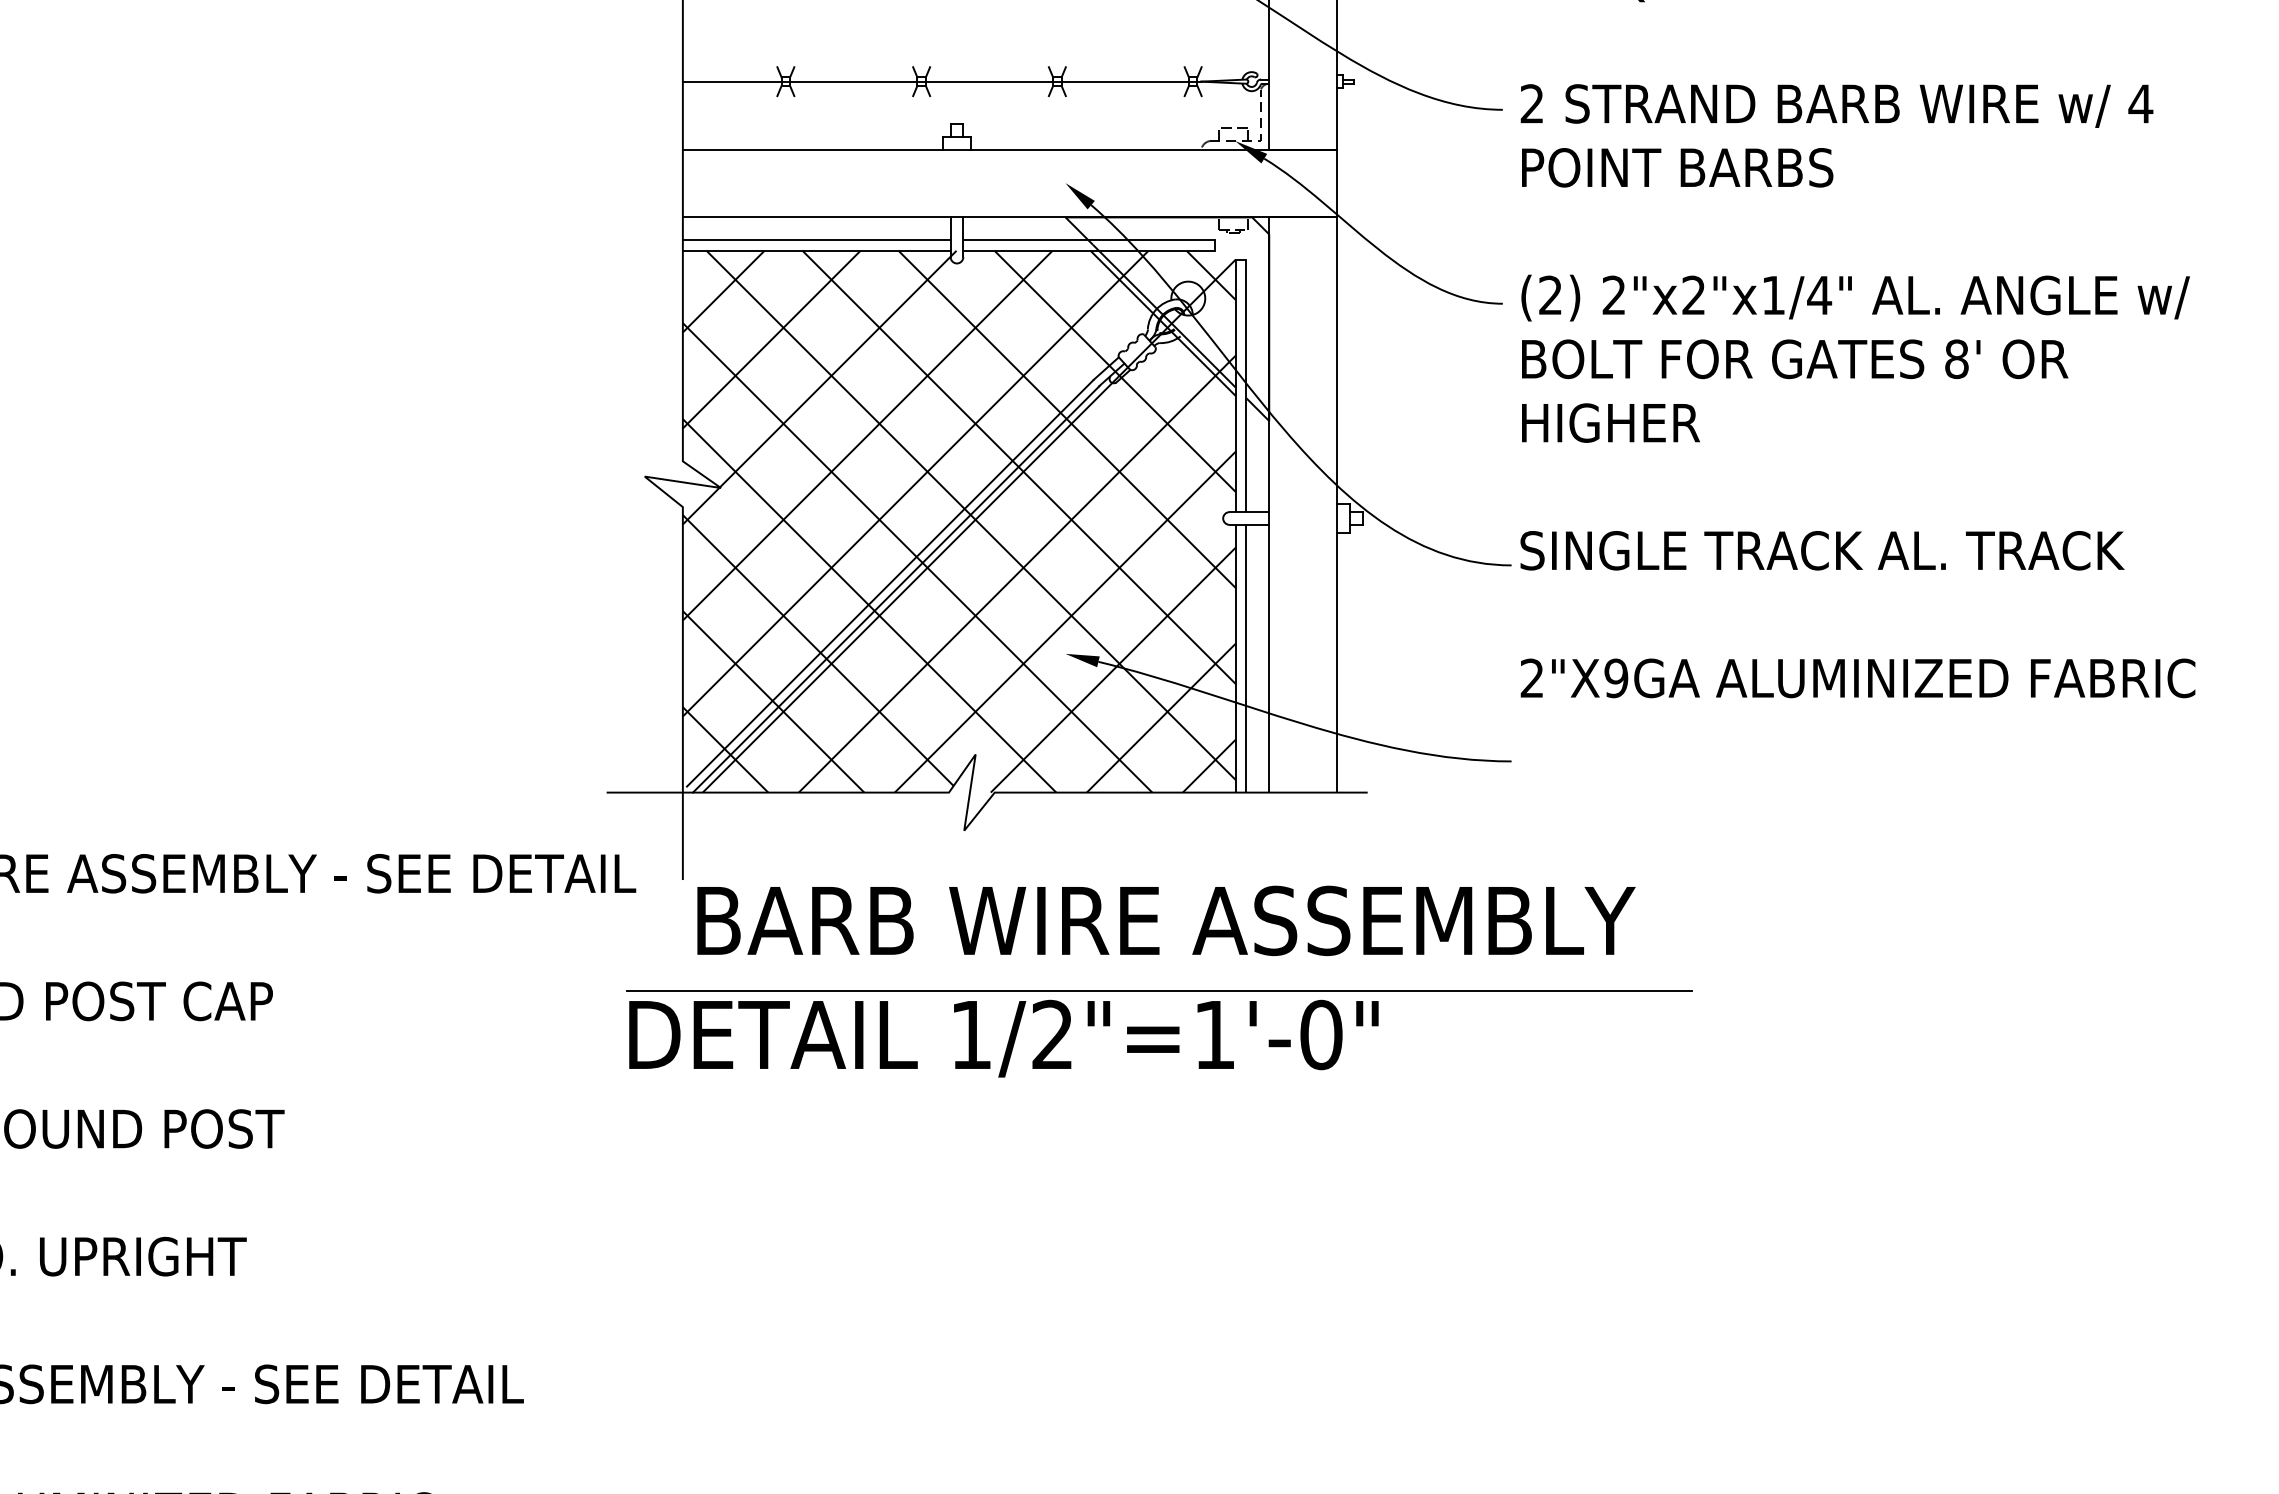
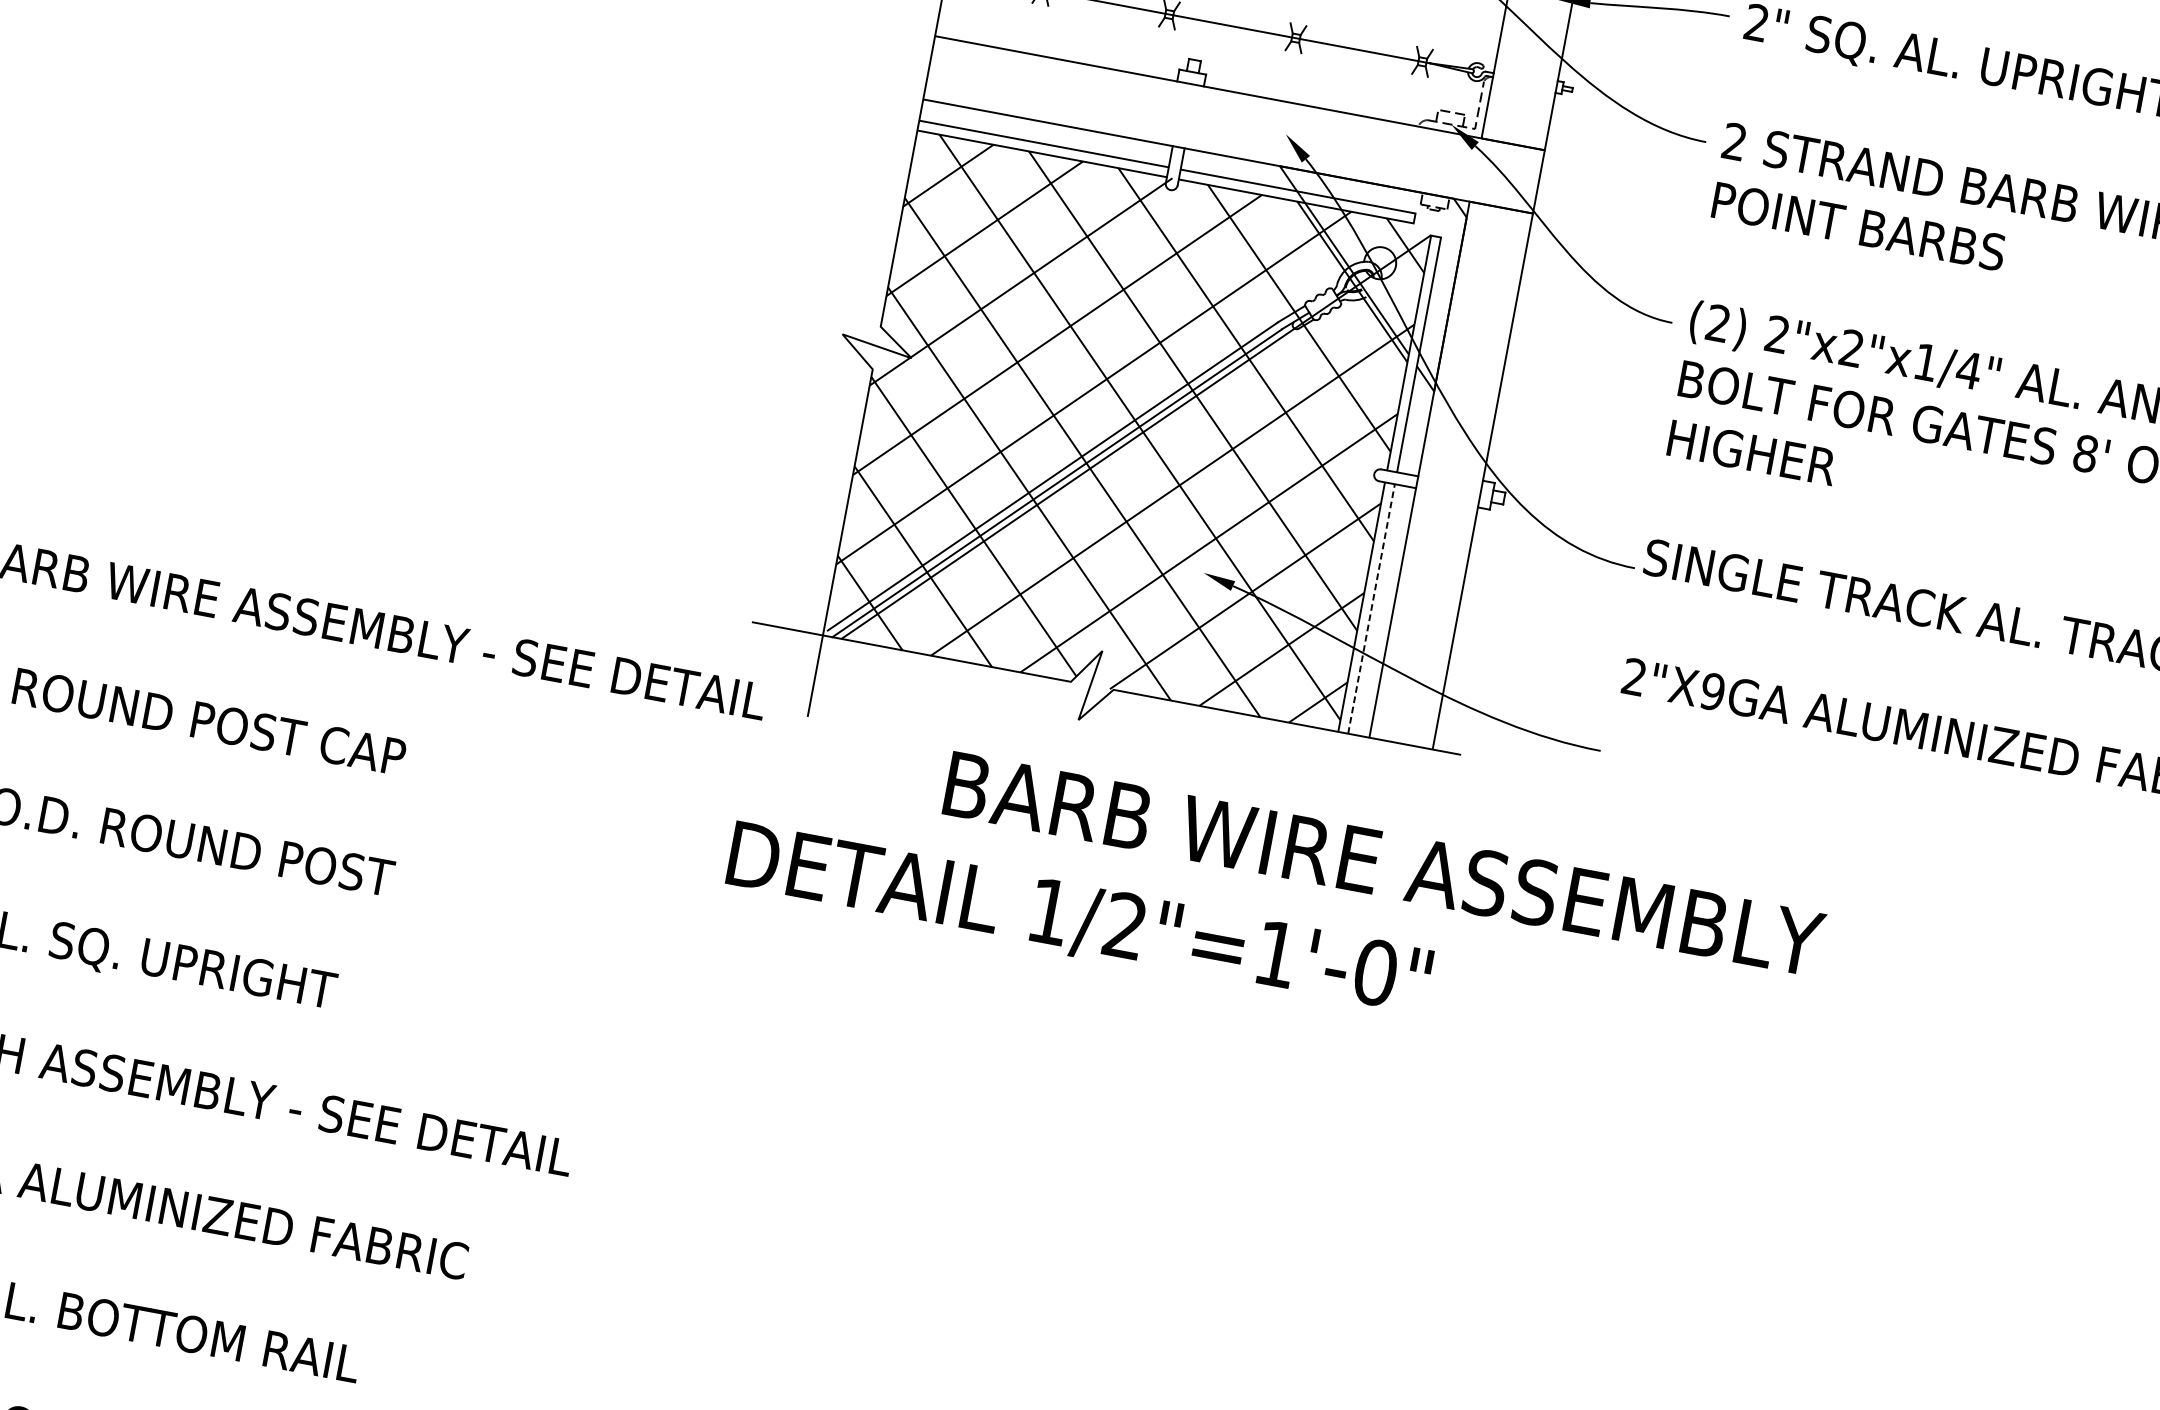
line: (1246, 658) -> (1371, 608), solid -> dashed
text: (1166, 920) -> (1384, 863), moved
line: (1159, 991) -> (1232, 903), removed

